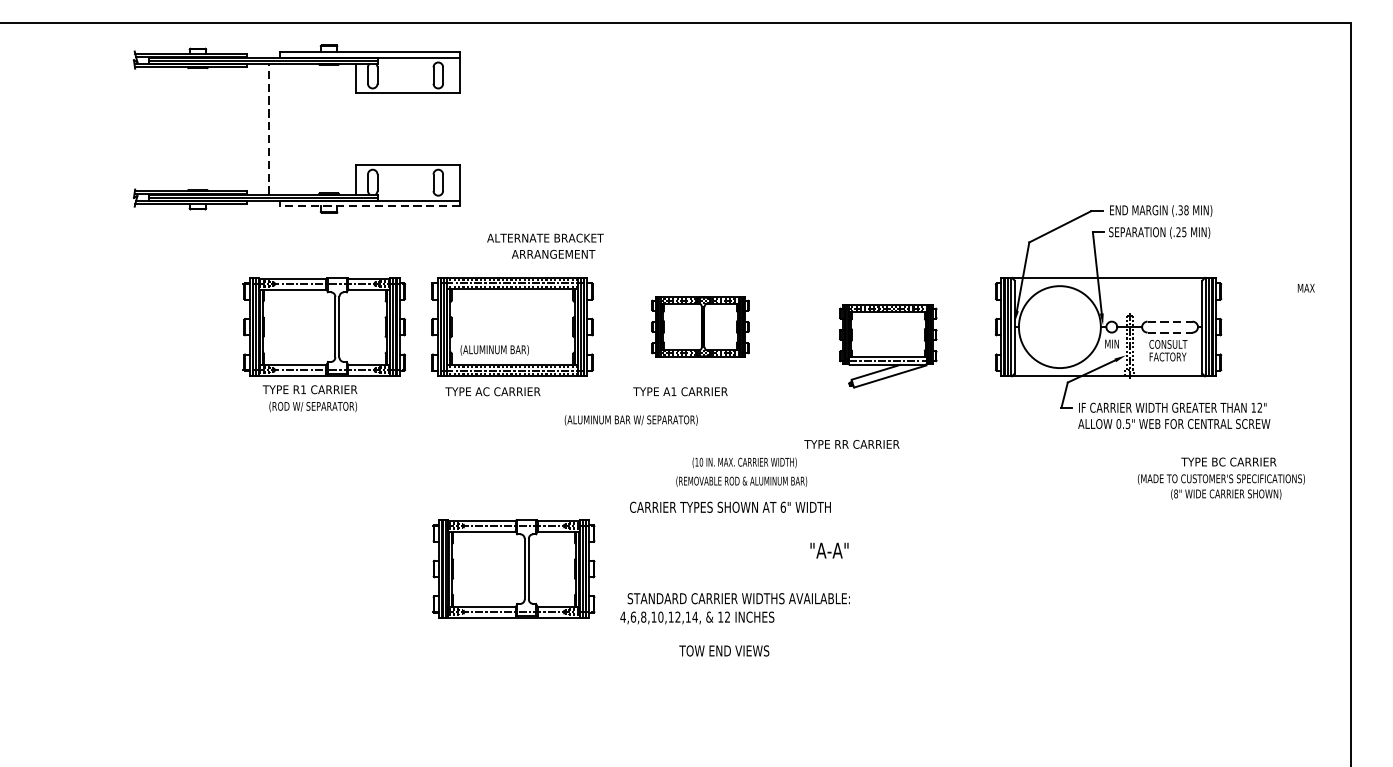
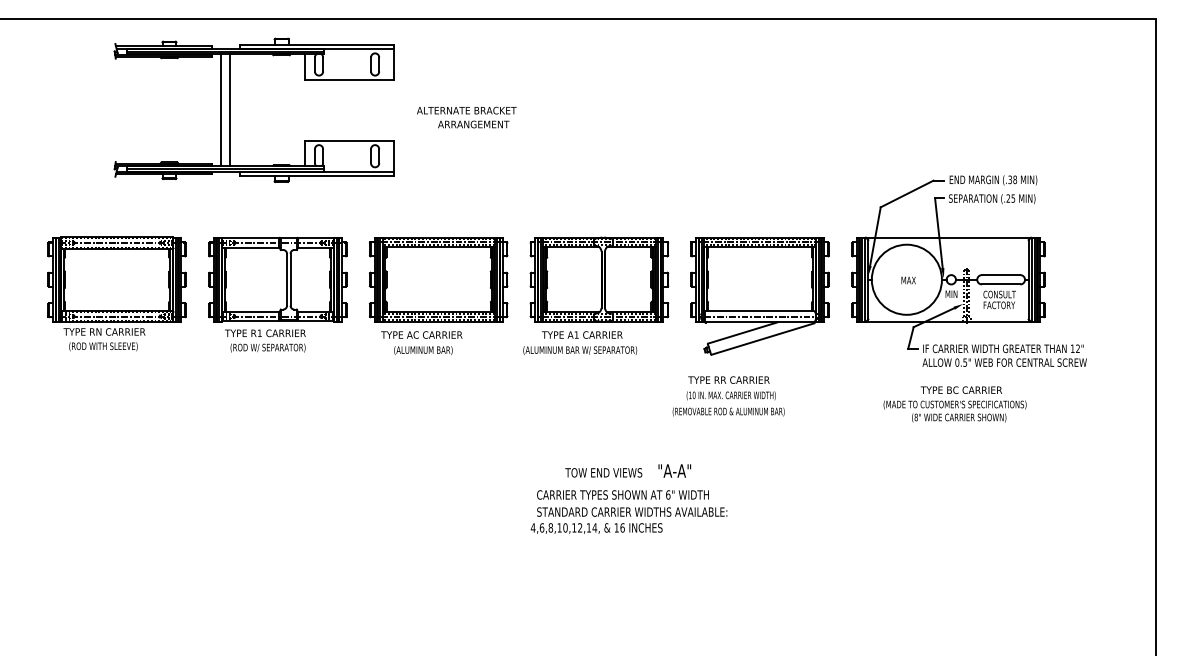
line: (269, 128) -> (230, 109), dashed -> solid
line: (257, 129) -> (220, 110), added
line: (369, 206) -> (316, 176), dashed -> solid
text: (545, 246) -> (466, 117), moved
text: (1306, 288) -> (908, 280), moved
line: (1170, 322) -> (1001, 275), dashed -> solid
part: (700, 326) -> (599, 279), size x1.67
line: (1170, 332) -> (1001, 284), dashed -> solid
part: (136, 343) -> (116, 293), added
part: (887, 346) -> (759, 296), size x1.67
text: (494, 350) -> (423, 350), moved
text: (631, 420) -> (580, 350), moved
text: (741, 471) -> (728, 403), moved
text: (1220, 478) -> (954, 404), moved
text: (729, 506) -> (622, 494), moved
text: (829, 550) -> (674, 470), moved
part: (513, 568) -> (439, 486), removed
text: (727, 616) -> (622, 527), 12 -> 16
text: (723, 650) -> (603, 472), moved

